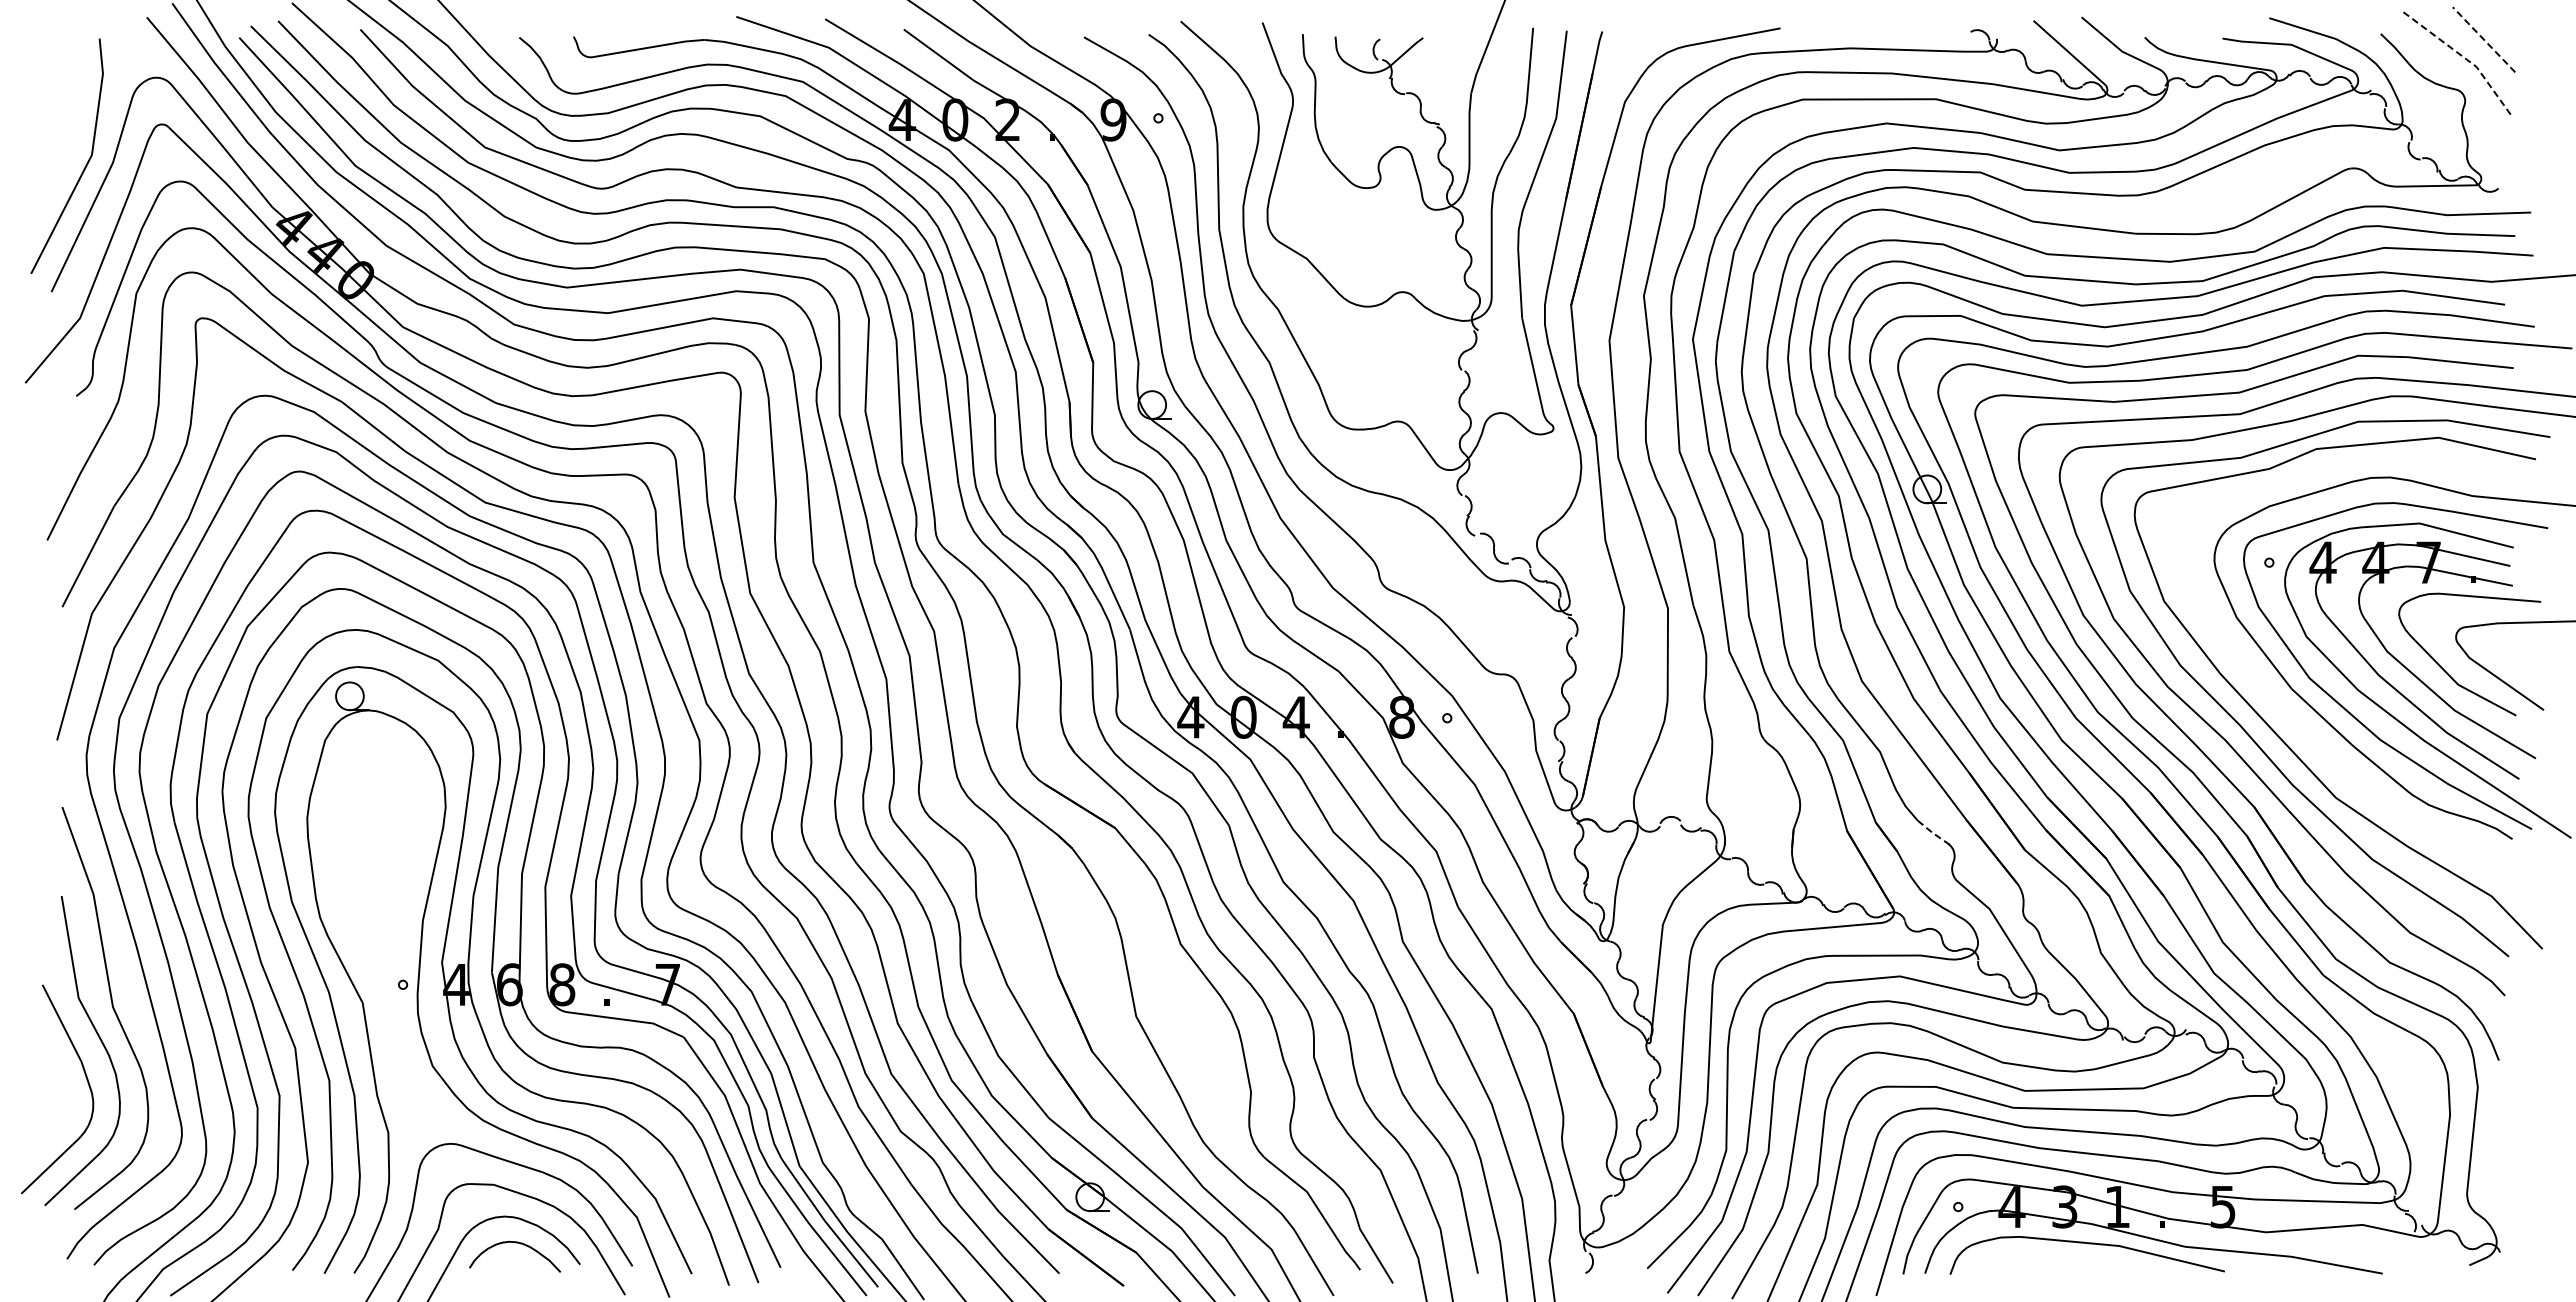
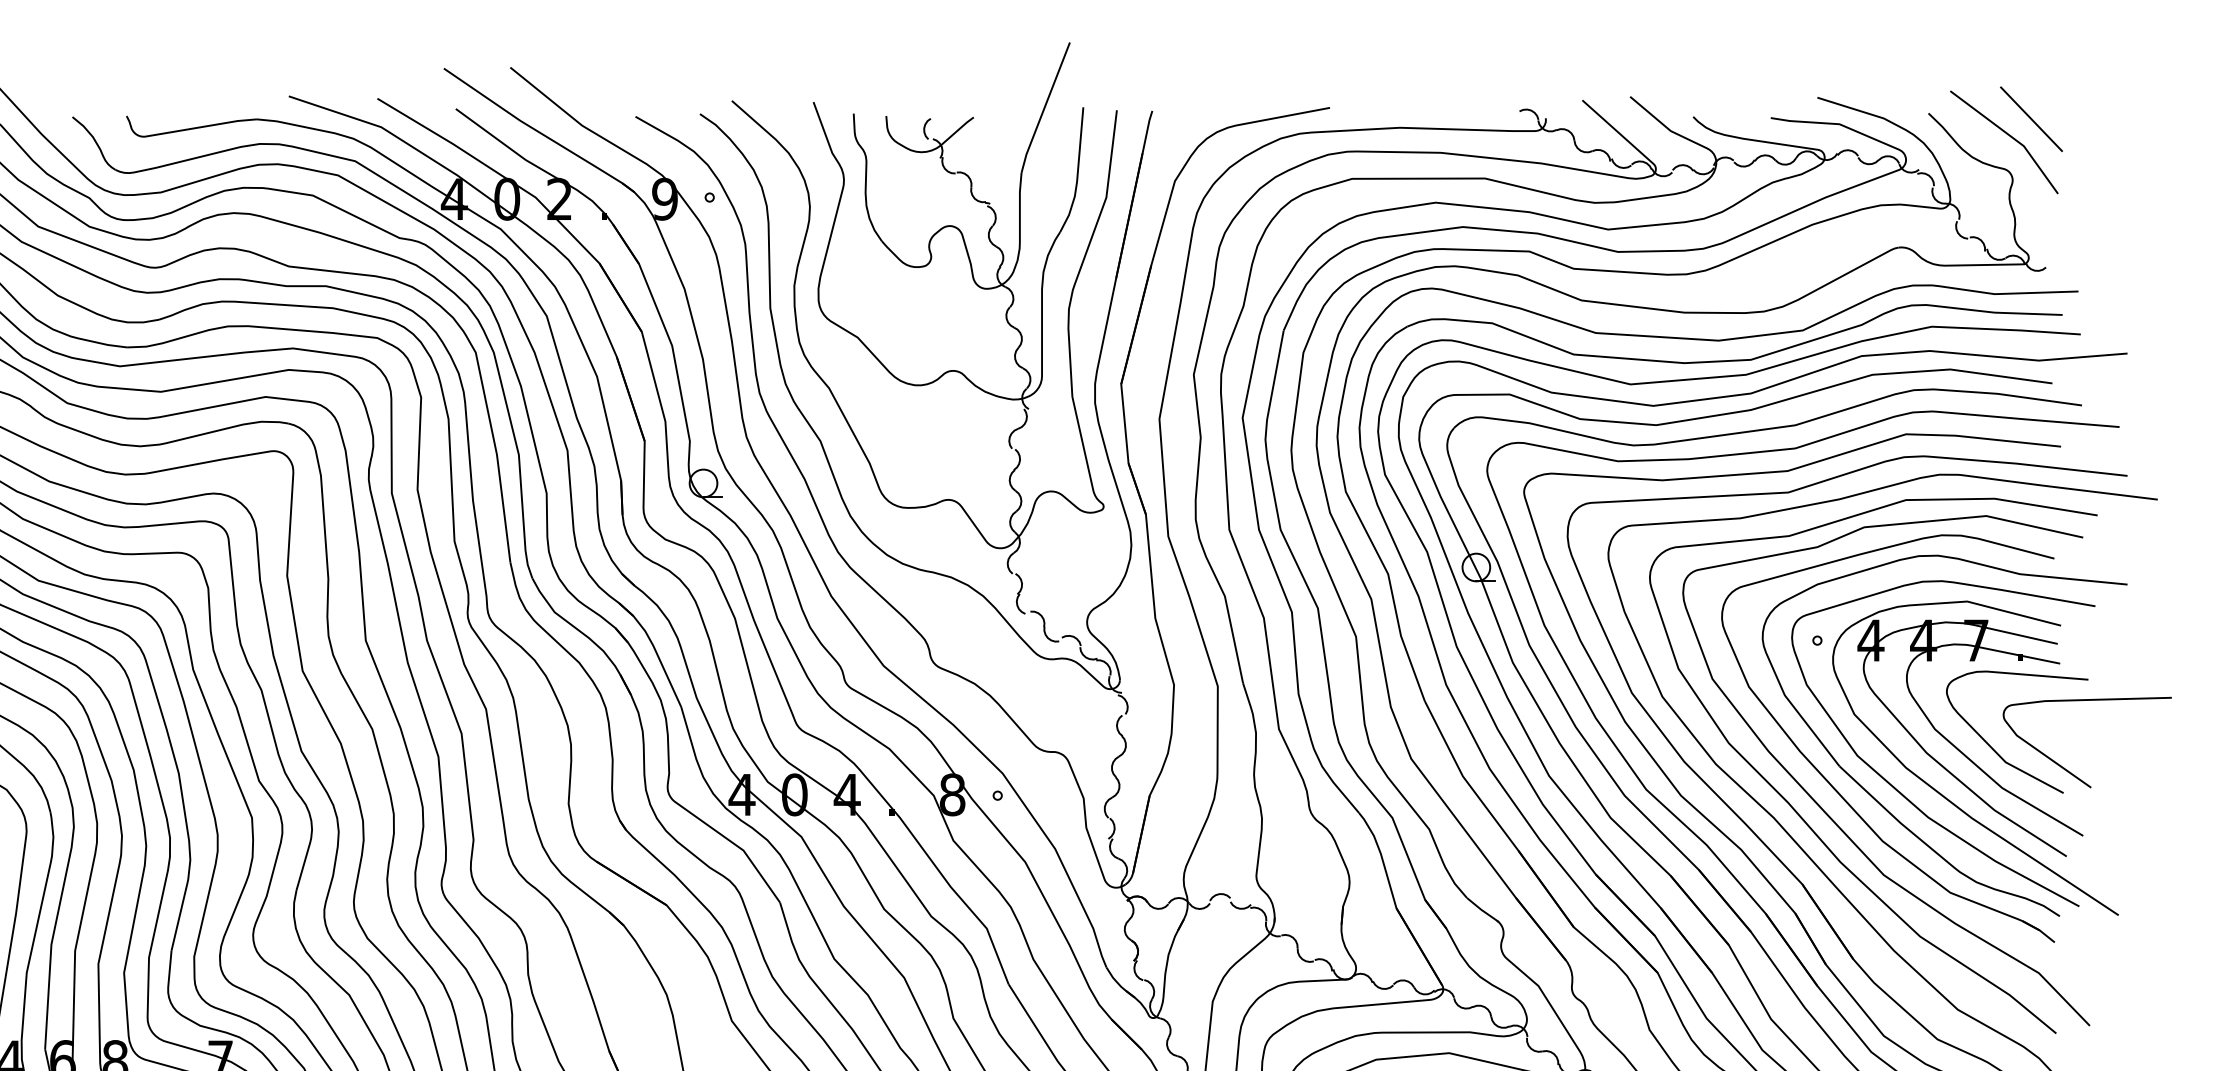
line: (2483, 39) -> (2030, 118), dashed -> solid
line: (2462, 56) -> (2010, 135), dashed -> solid
part: (2286, 709) -> (1834, 787), added
line: (1933, 833) -> (1482, 910), dashed -> solid

